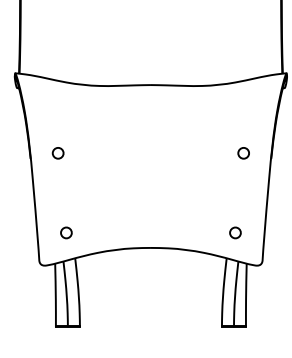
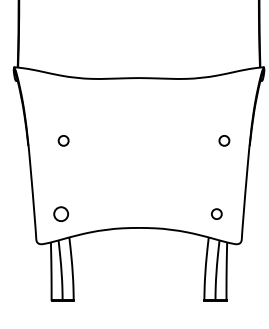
circle: (57, 152) -> (63, 140), moved
circle: (66, 232) -> (61, 213), size x1.4

